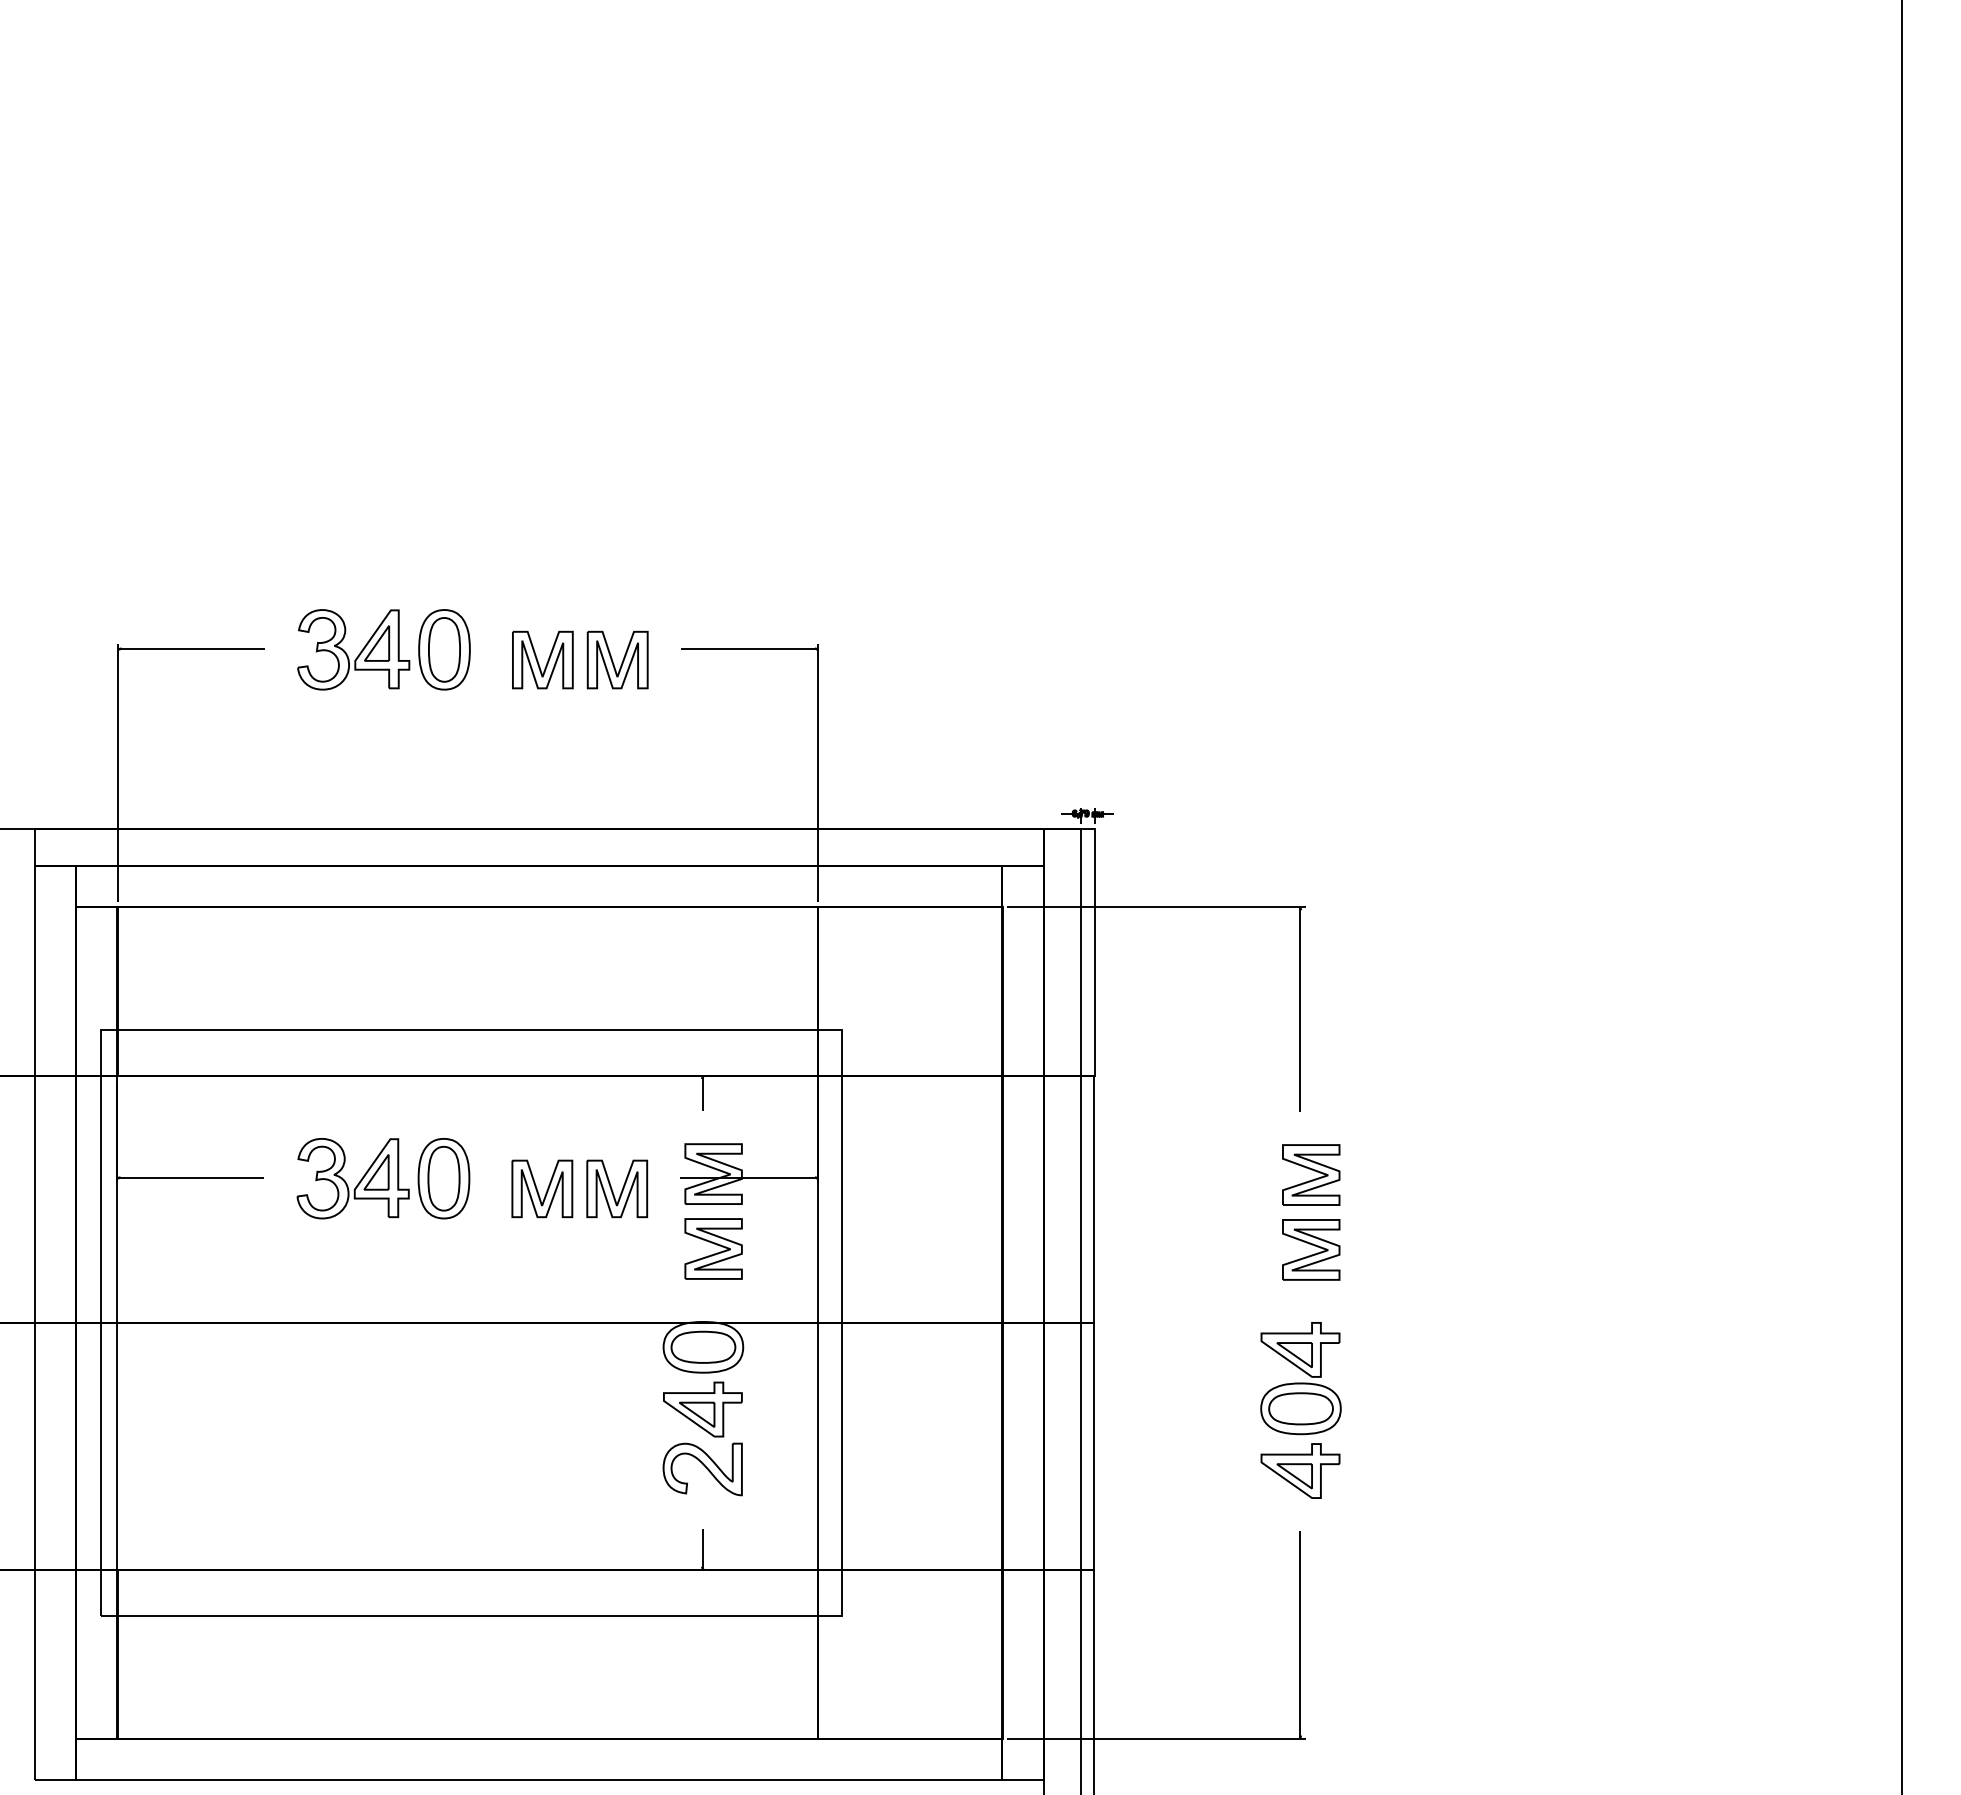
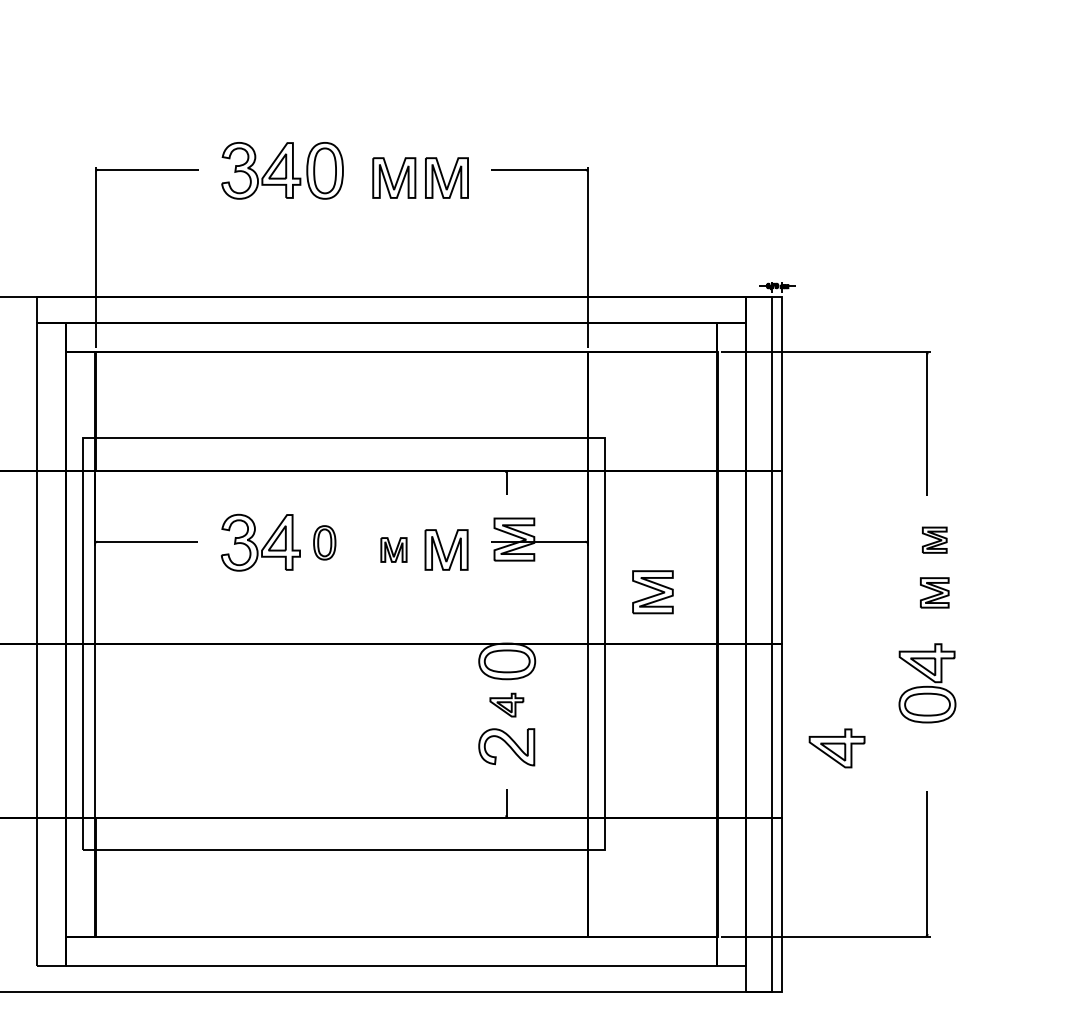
part: (1311, 1174) -> (934, 539), size x0.6
part: (443, 1178) -> (324, 542), size x0.6
part: (542, 1188) -> (394, 549), size x0.6
part: (713, 1248) -> (652, 591), moved
part: (1311, 1249) -> (934, 592), size x0.7
part: (702, 1409) -> (506, 705), size x0.6
part: (1300, 1470) -> (837, 748), moved

